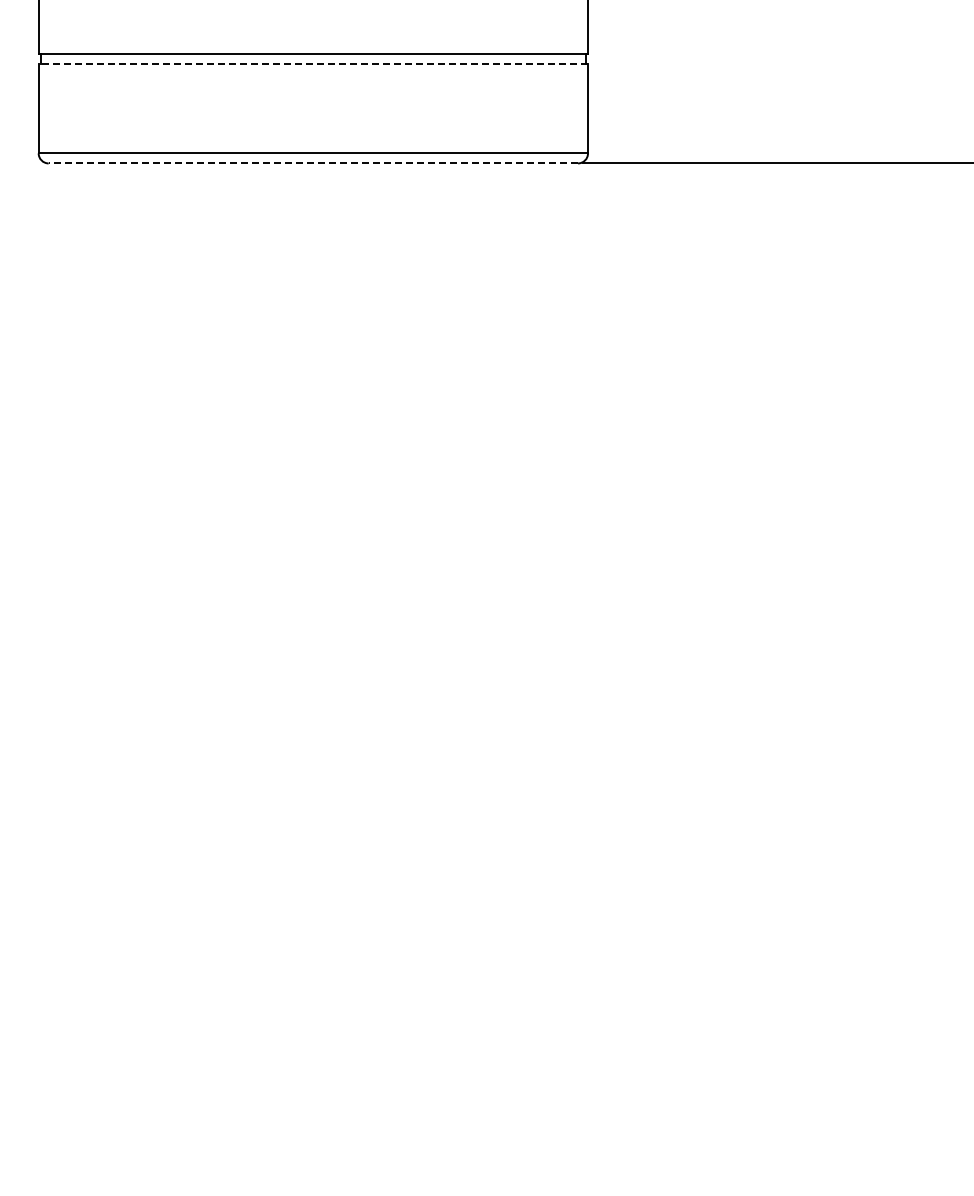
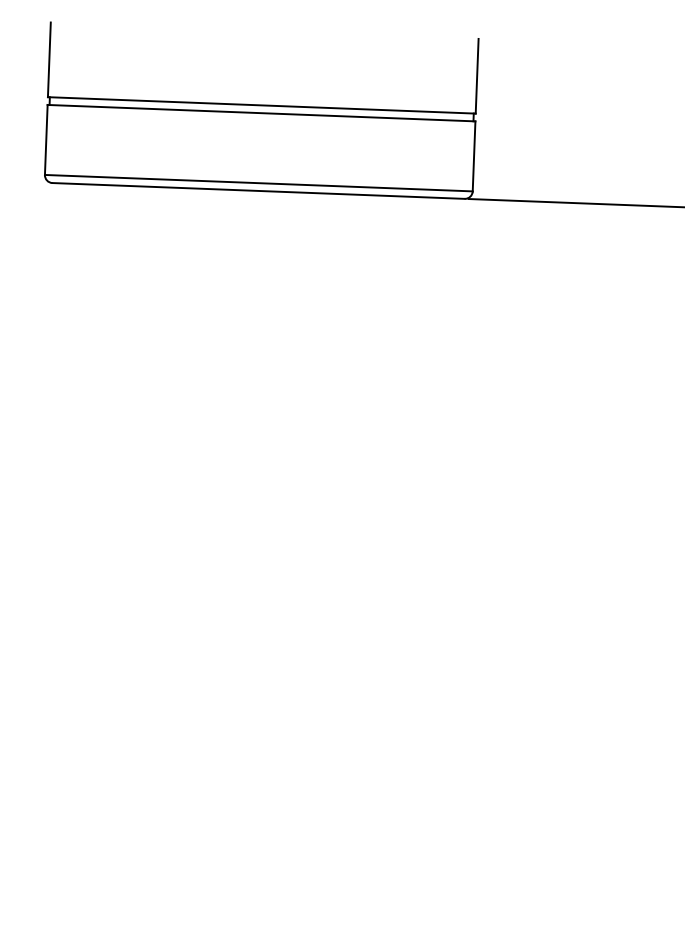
line: (313, 63) -> (261, 113), dashed -> solid
line: (313, 163) -> (258, 191), dashed -> solid

